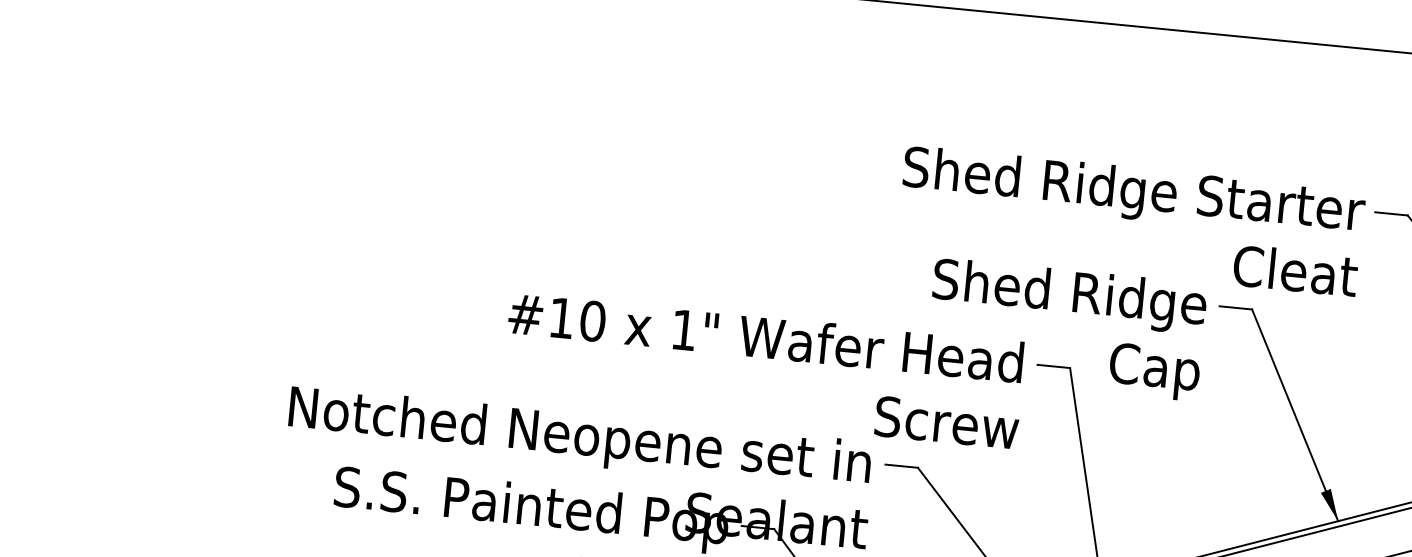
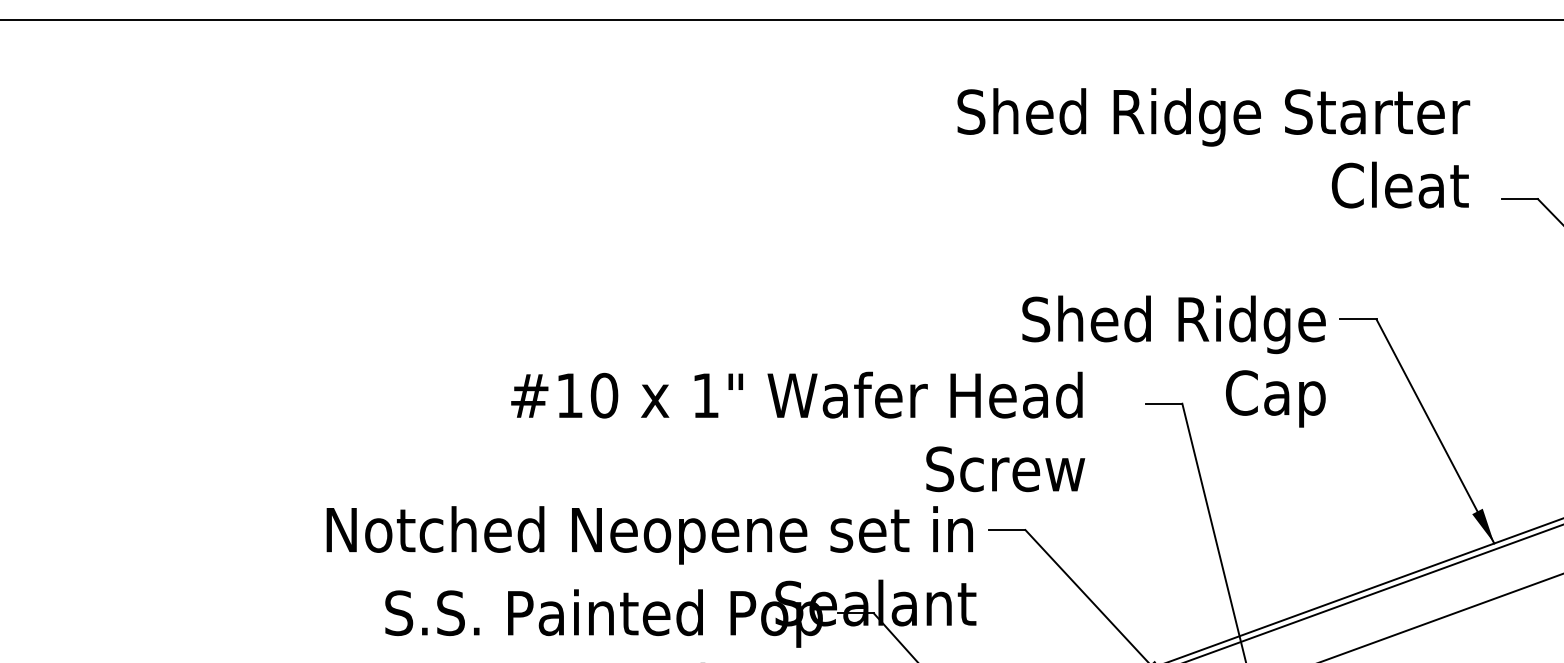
text: (1130, 221) -> (1213, 148), moved
text: (764, 370) -> (798, 431), moved

